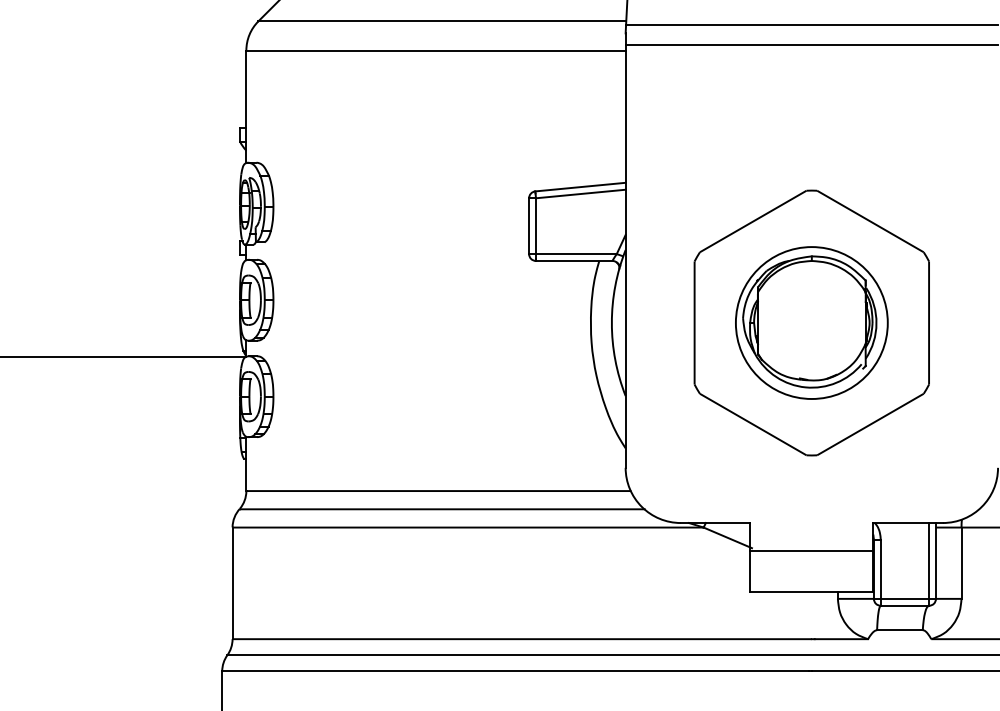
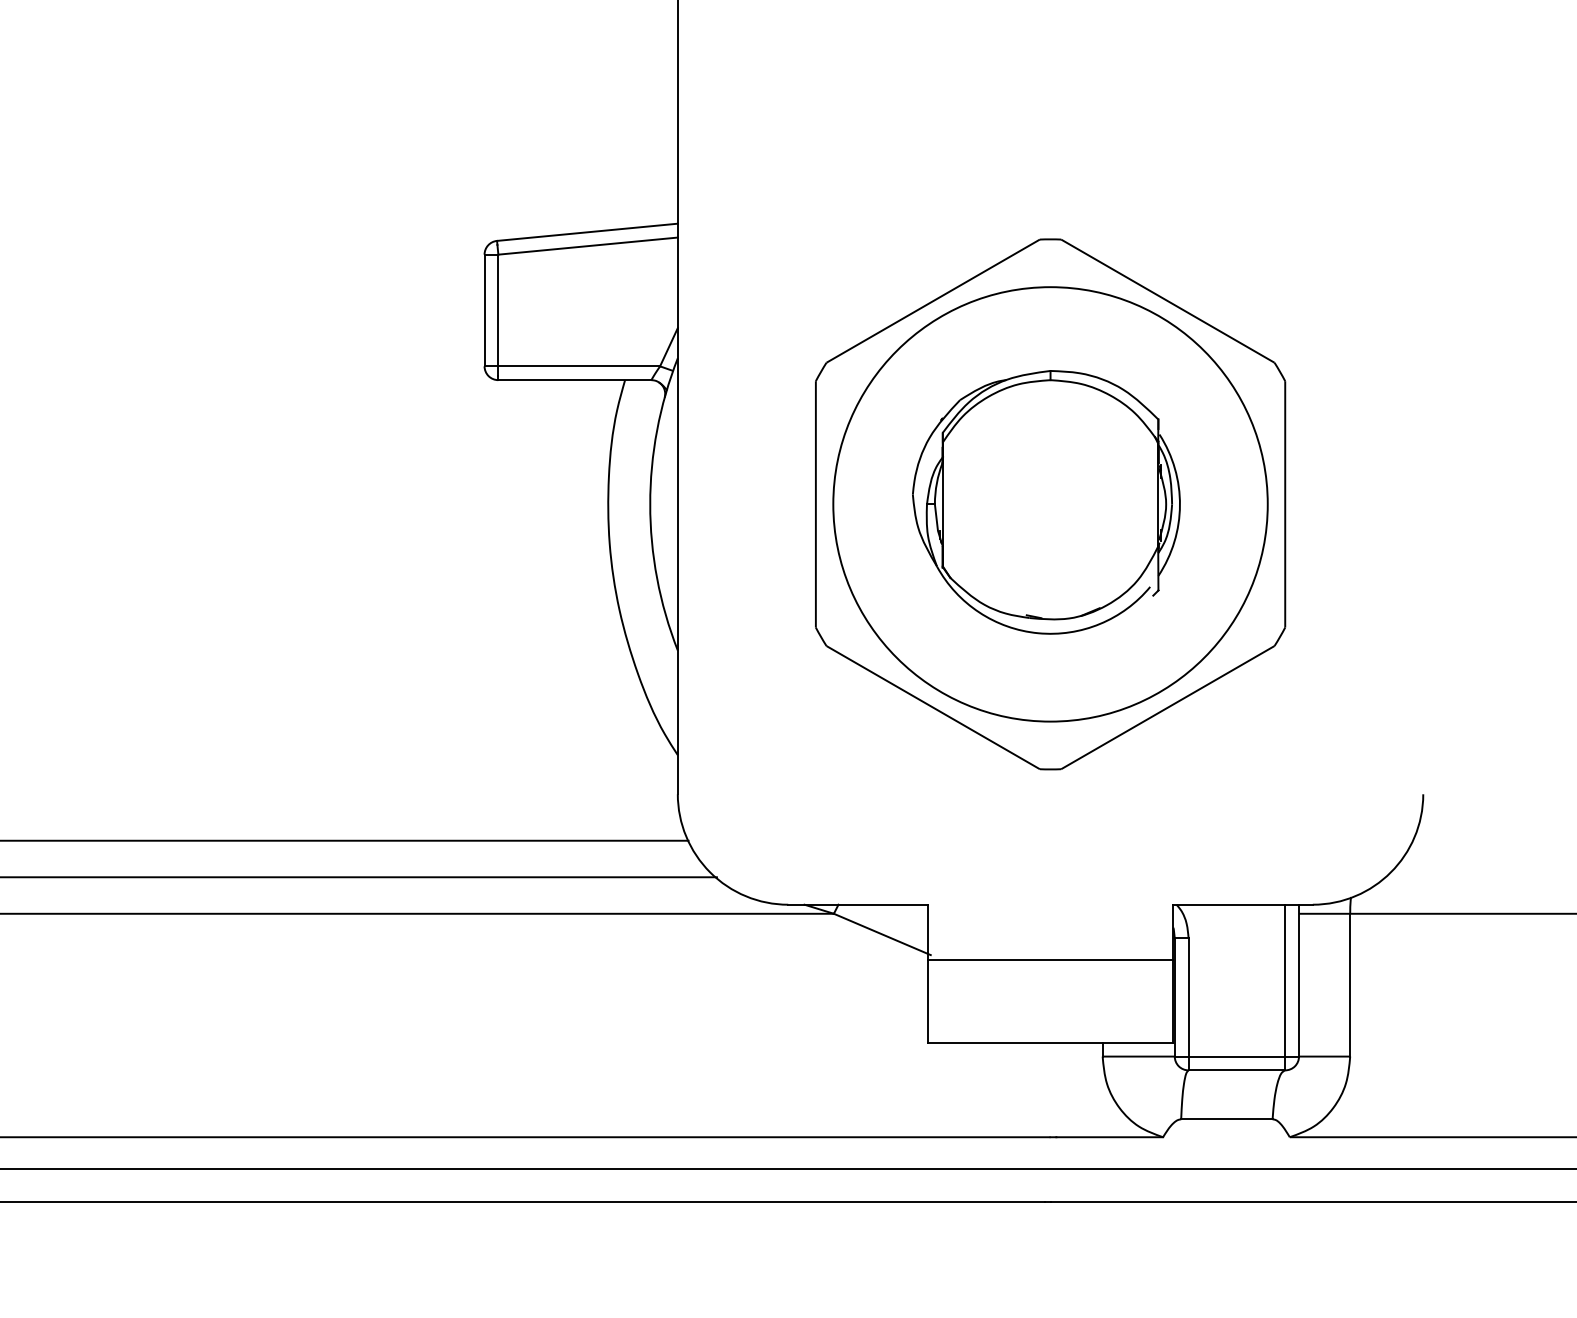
circle: (811, 322) -> (1049, 503), size x1.43

